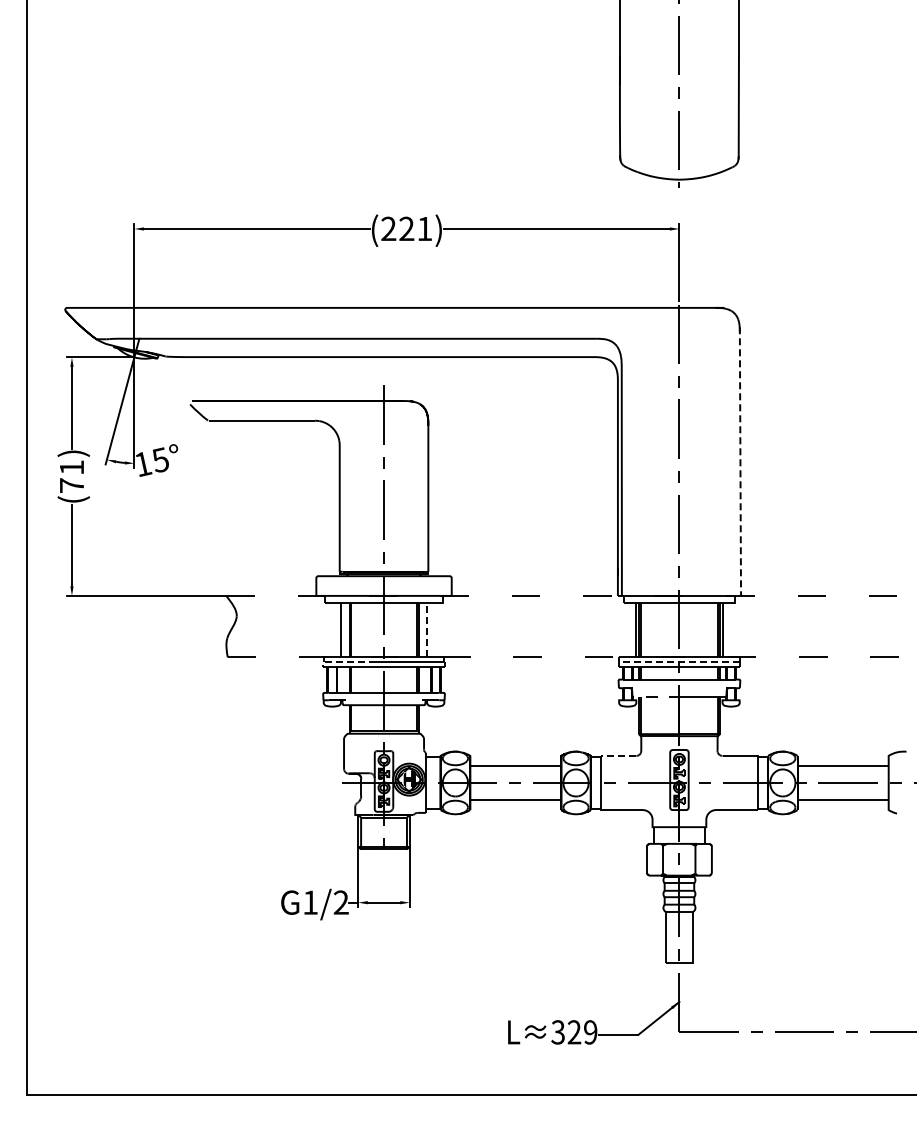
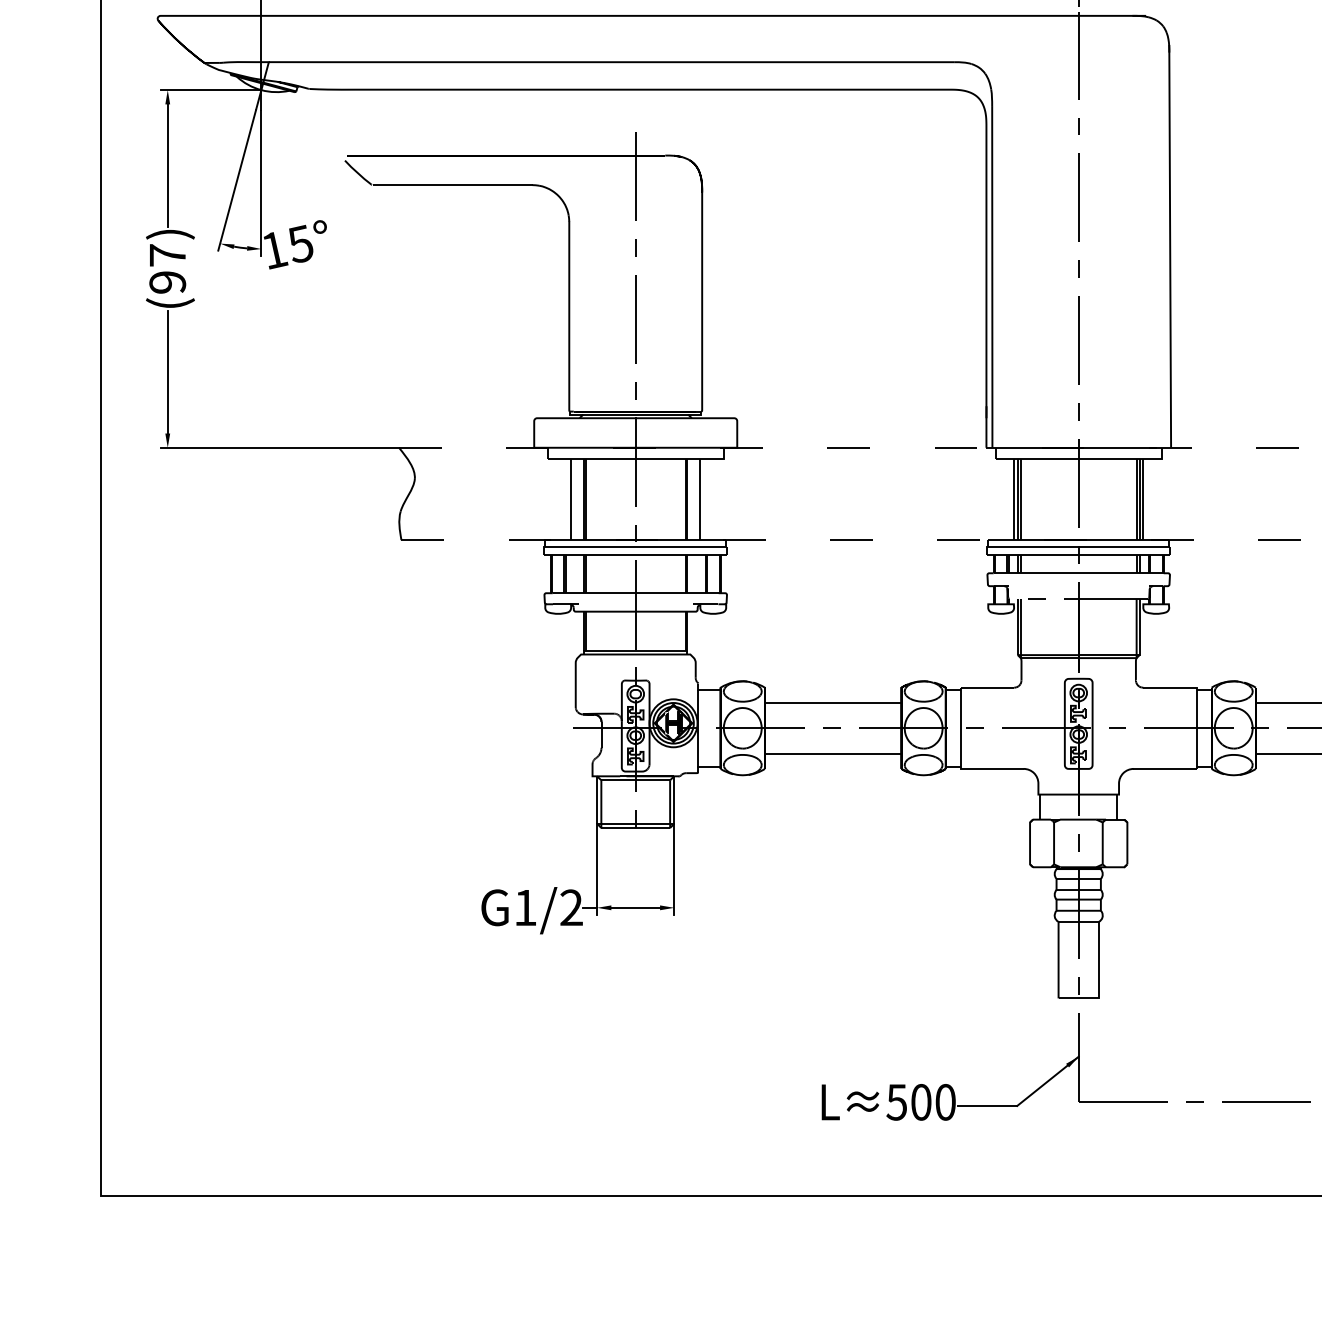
line: (740, 462) -> (1170, 247), dashed -> solid
text: (71, 476) -> (167, 268), (71) -> (97)
line: (427, 629) -> (700, 498), dashed -> solid
line: (345, 662) -> (577, 547), dashed -> solid
line: (676, 662) -> (1074, 547), dashed -> solid
line: (618, 755) -> (987, 687), dashed -> solid
text: (574, 1032) -> (921, 1102), 329 -> 500

